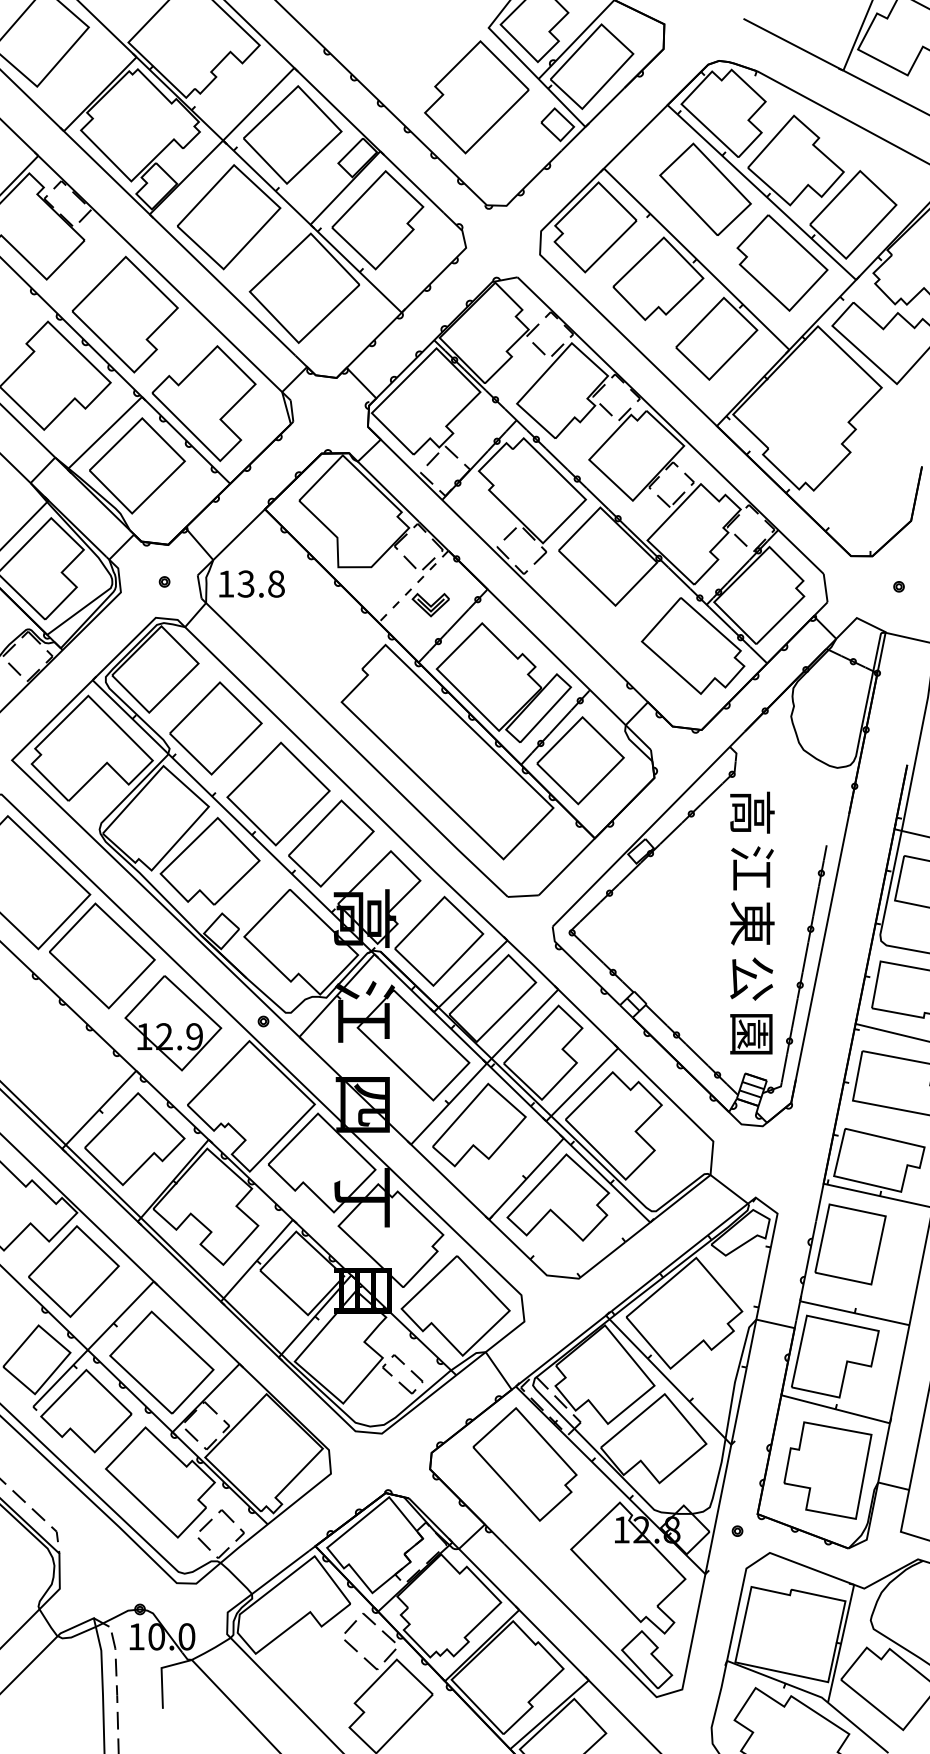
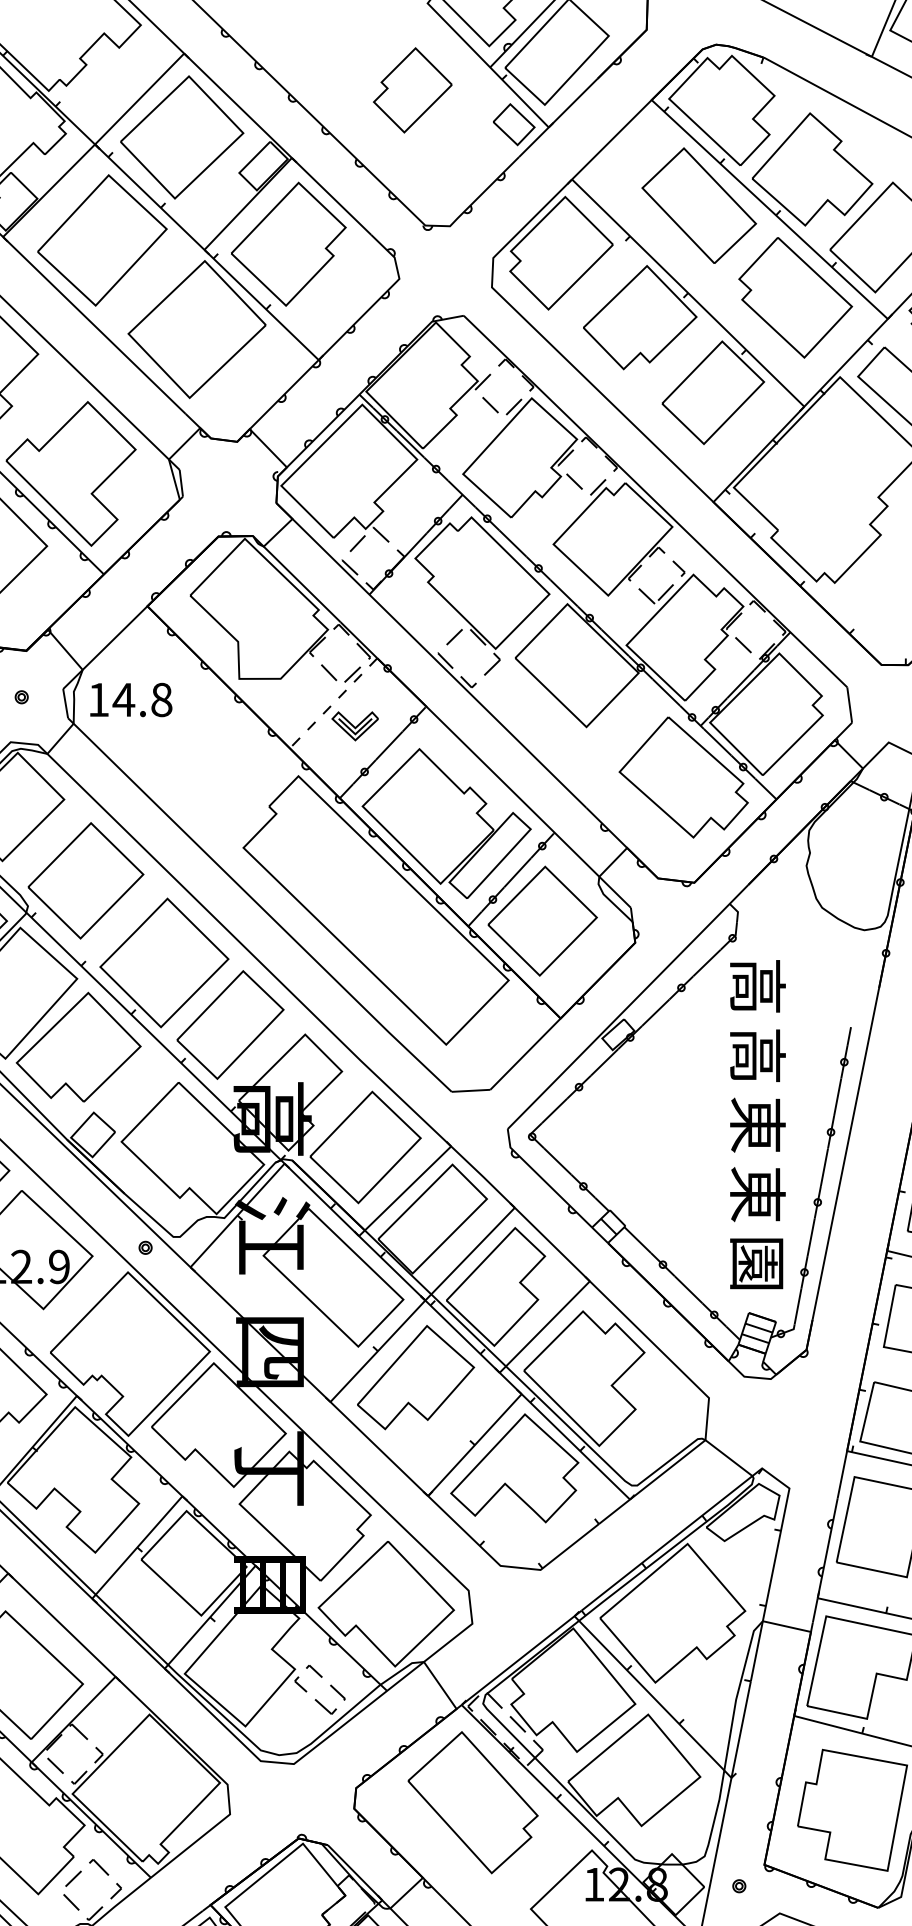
part: (476, 97) -> (412, 90), size x0.6
text: (246, 583) -> (124, 699), 13.8 -> 14.8
text: (752, 868) -> (758, 1056), 江 -> 高
text: (752, 978) -> (758, 1193), 公 -> 東

